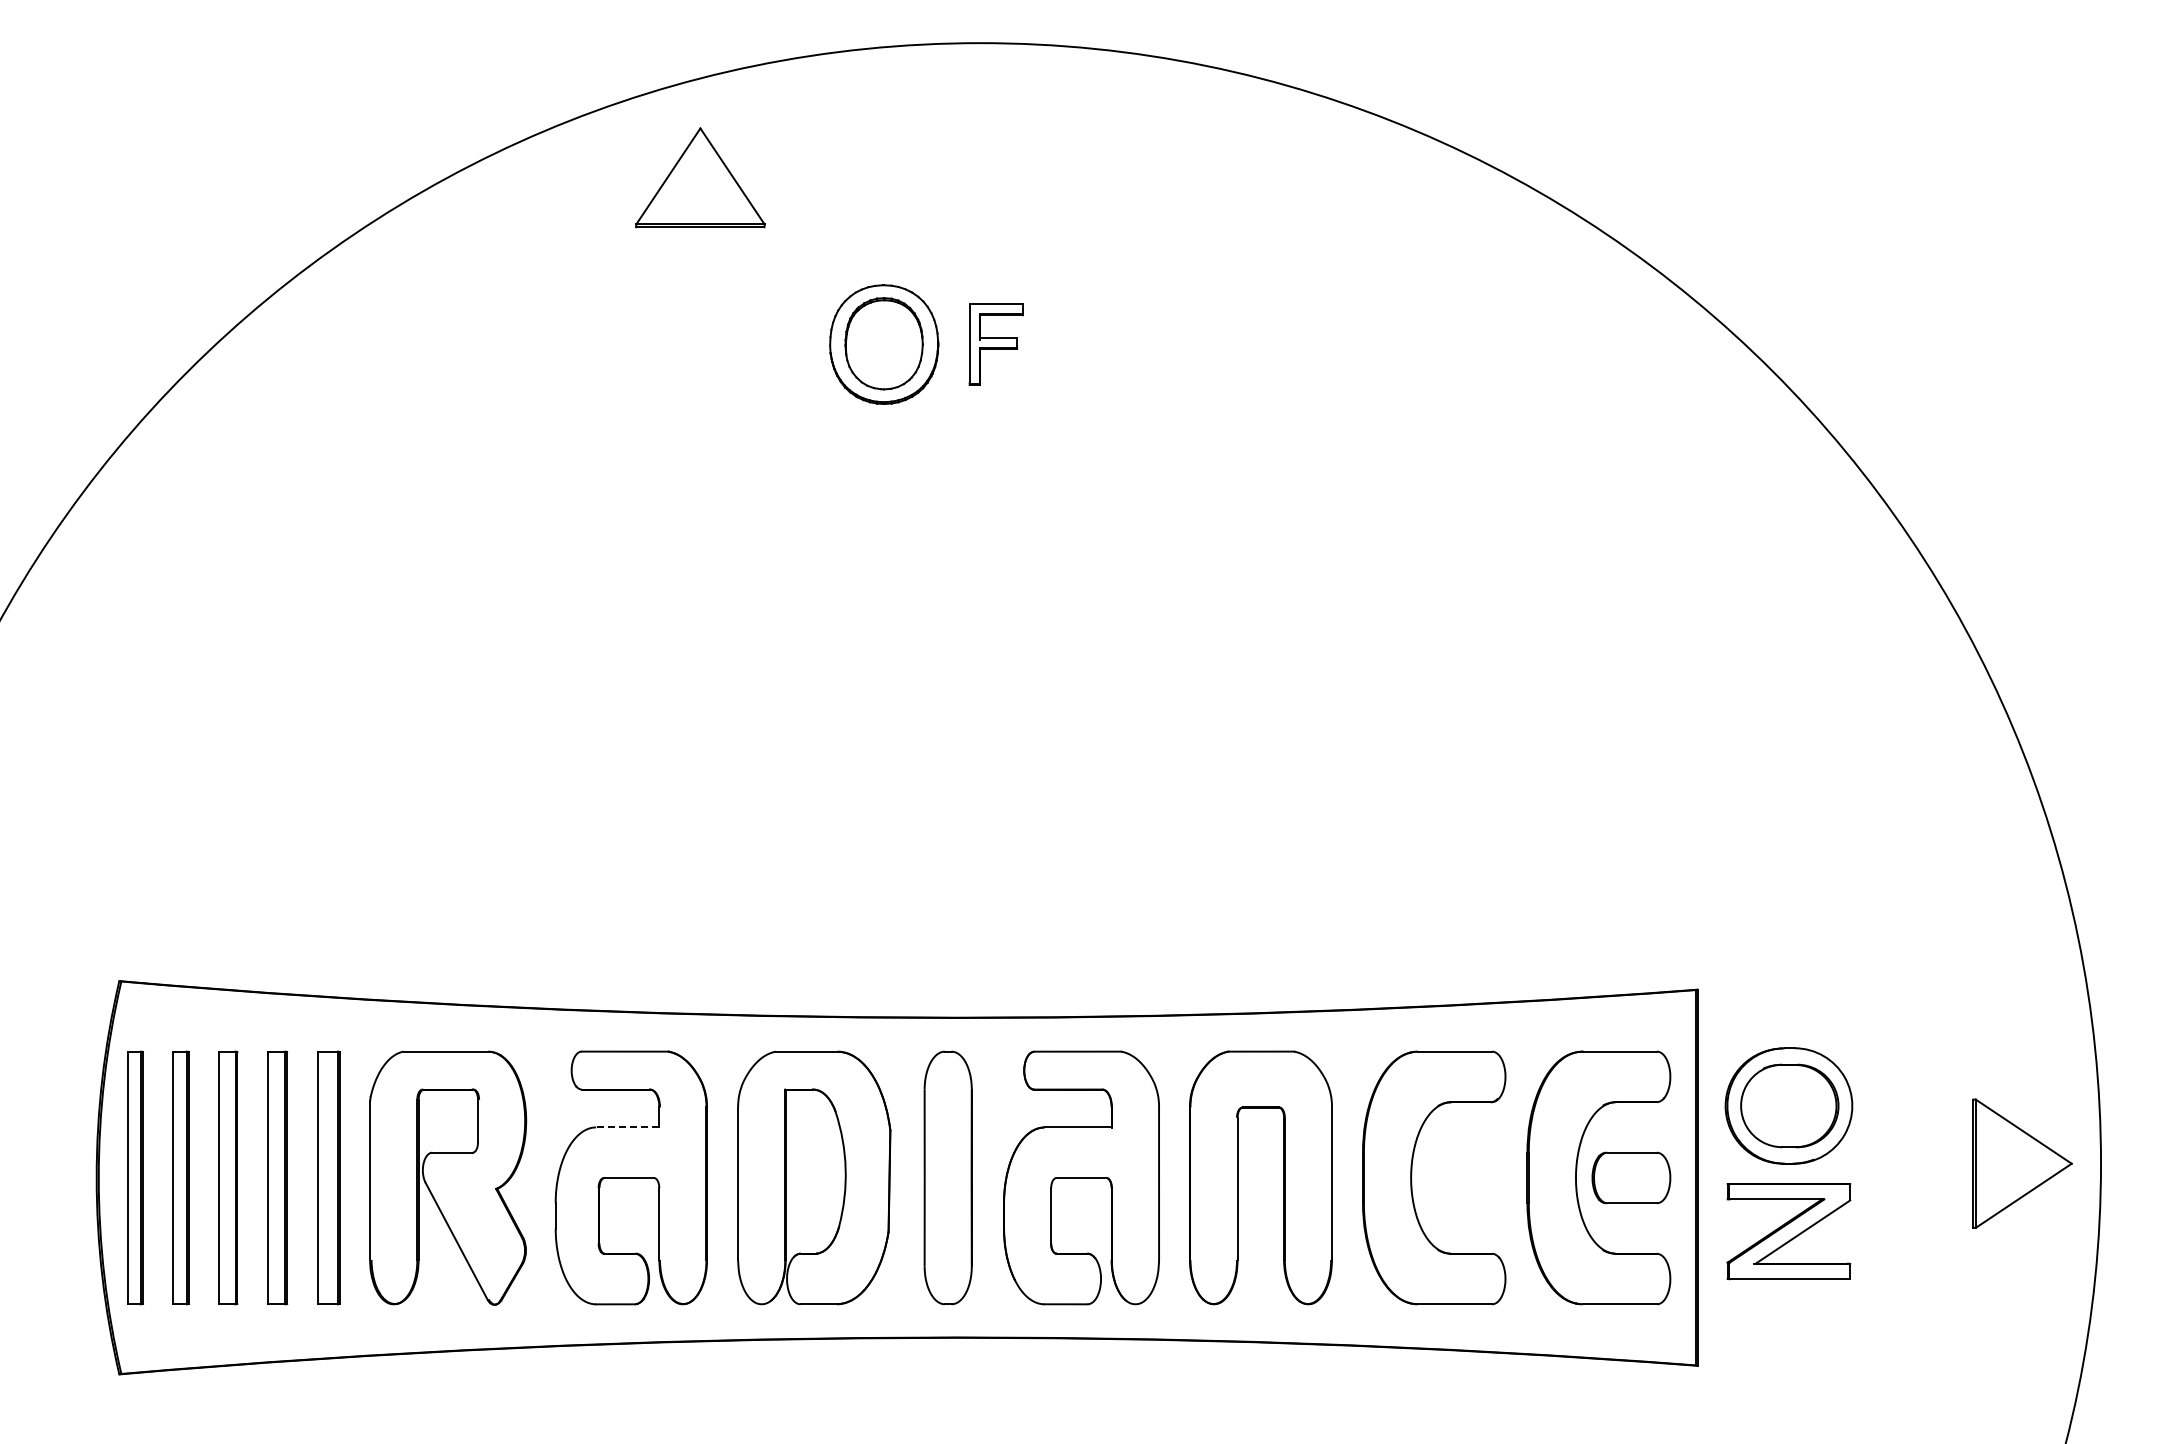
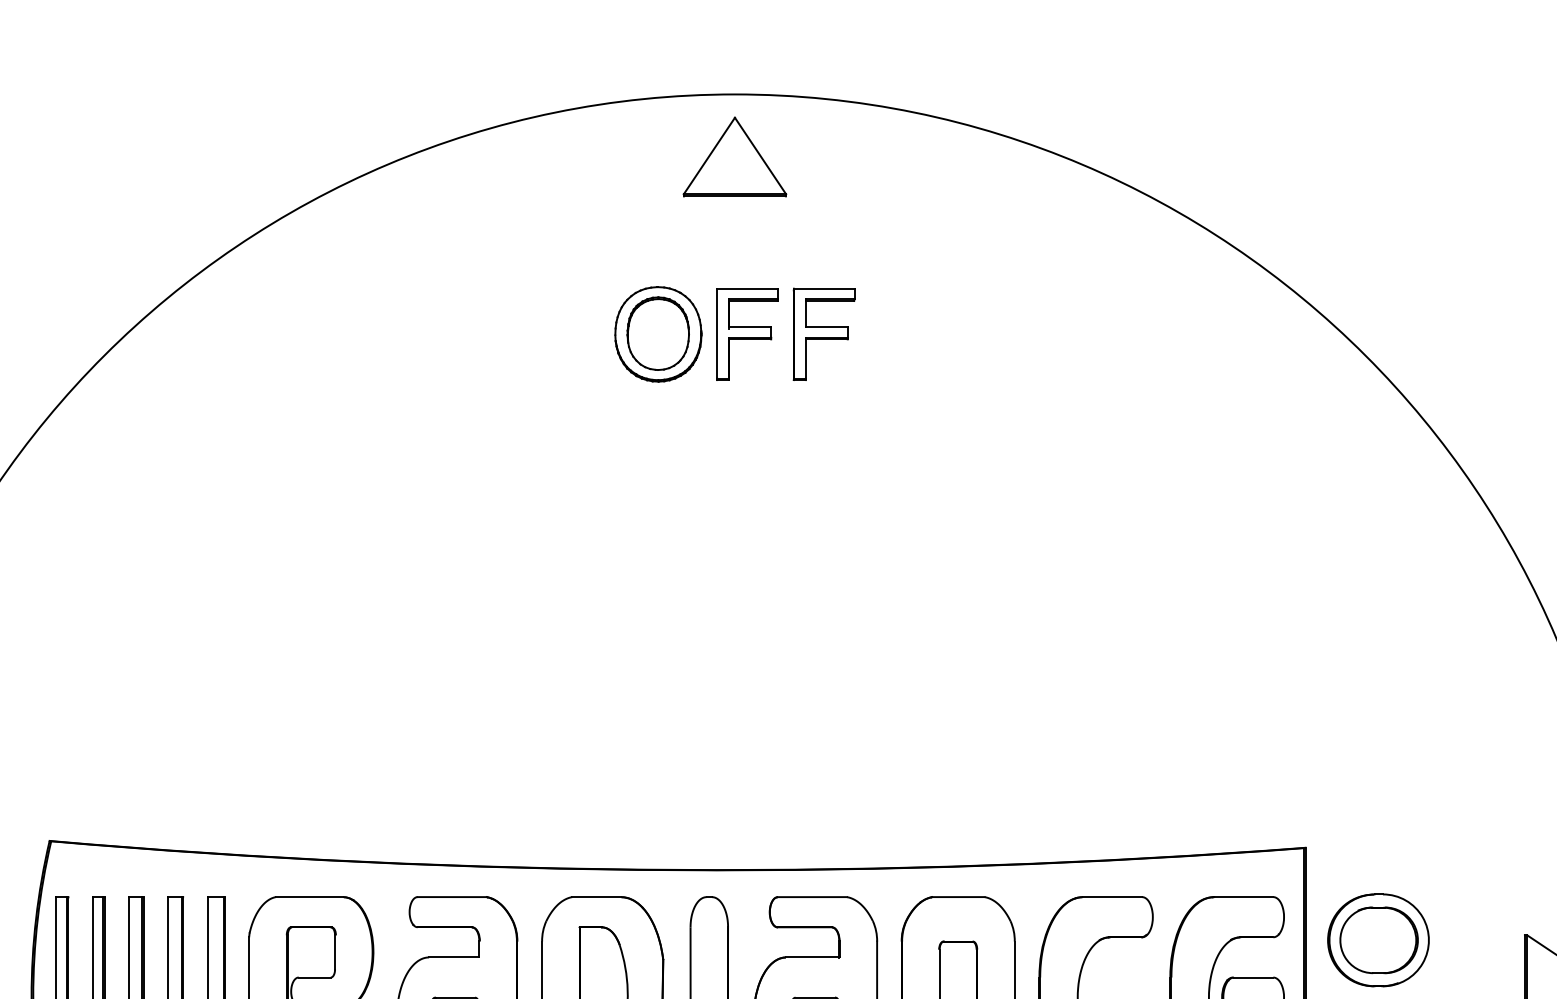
part: (700, 177) -> (735, 156), moved
part: (996, 344) -> (747, 334), size x1.43
part: (1092, 344) -> (824, 334), added
line: (627, 1127) -> (454, 957), dashed -> solid

